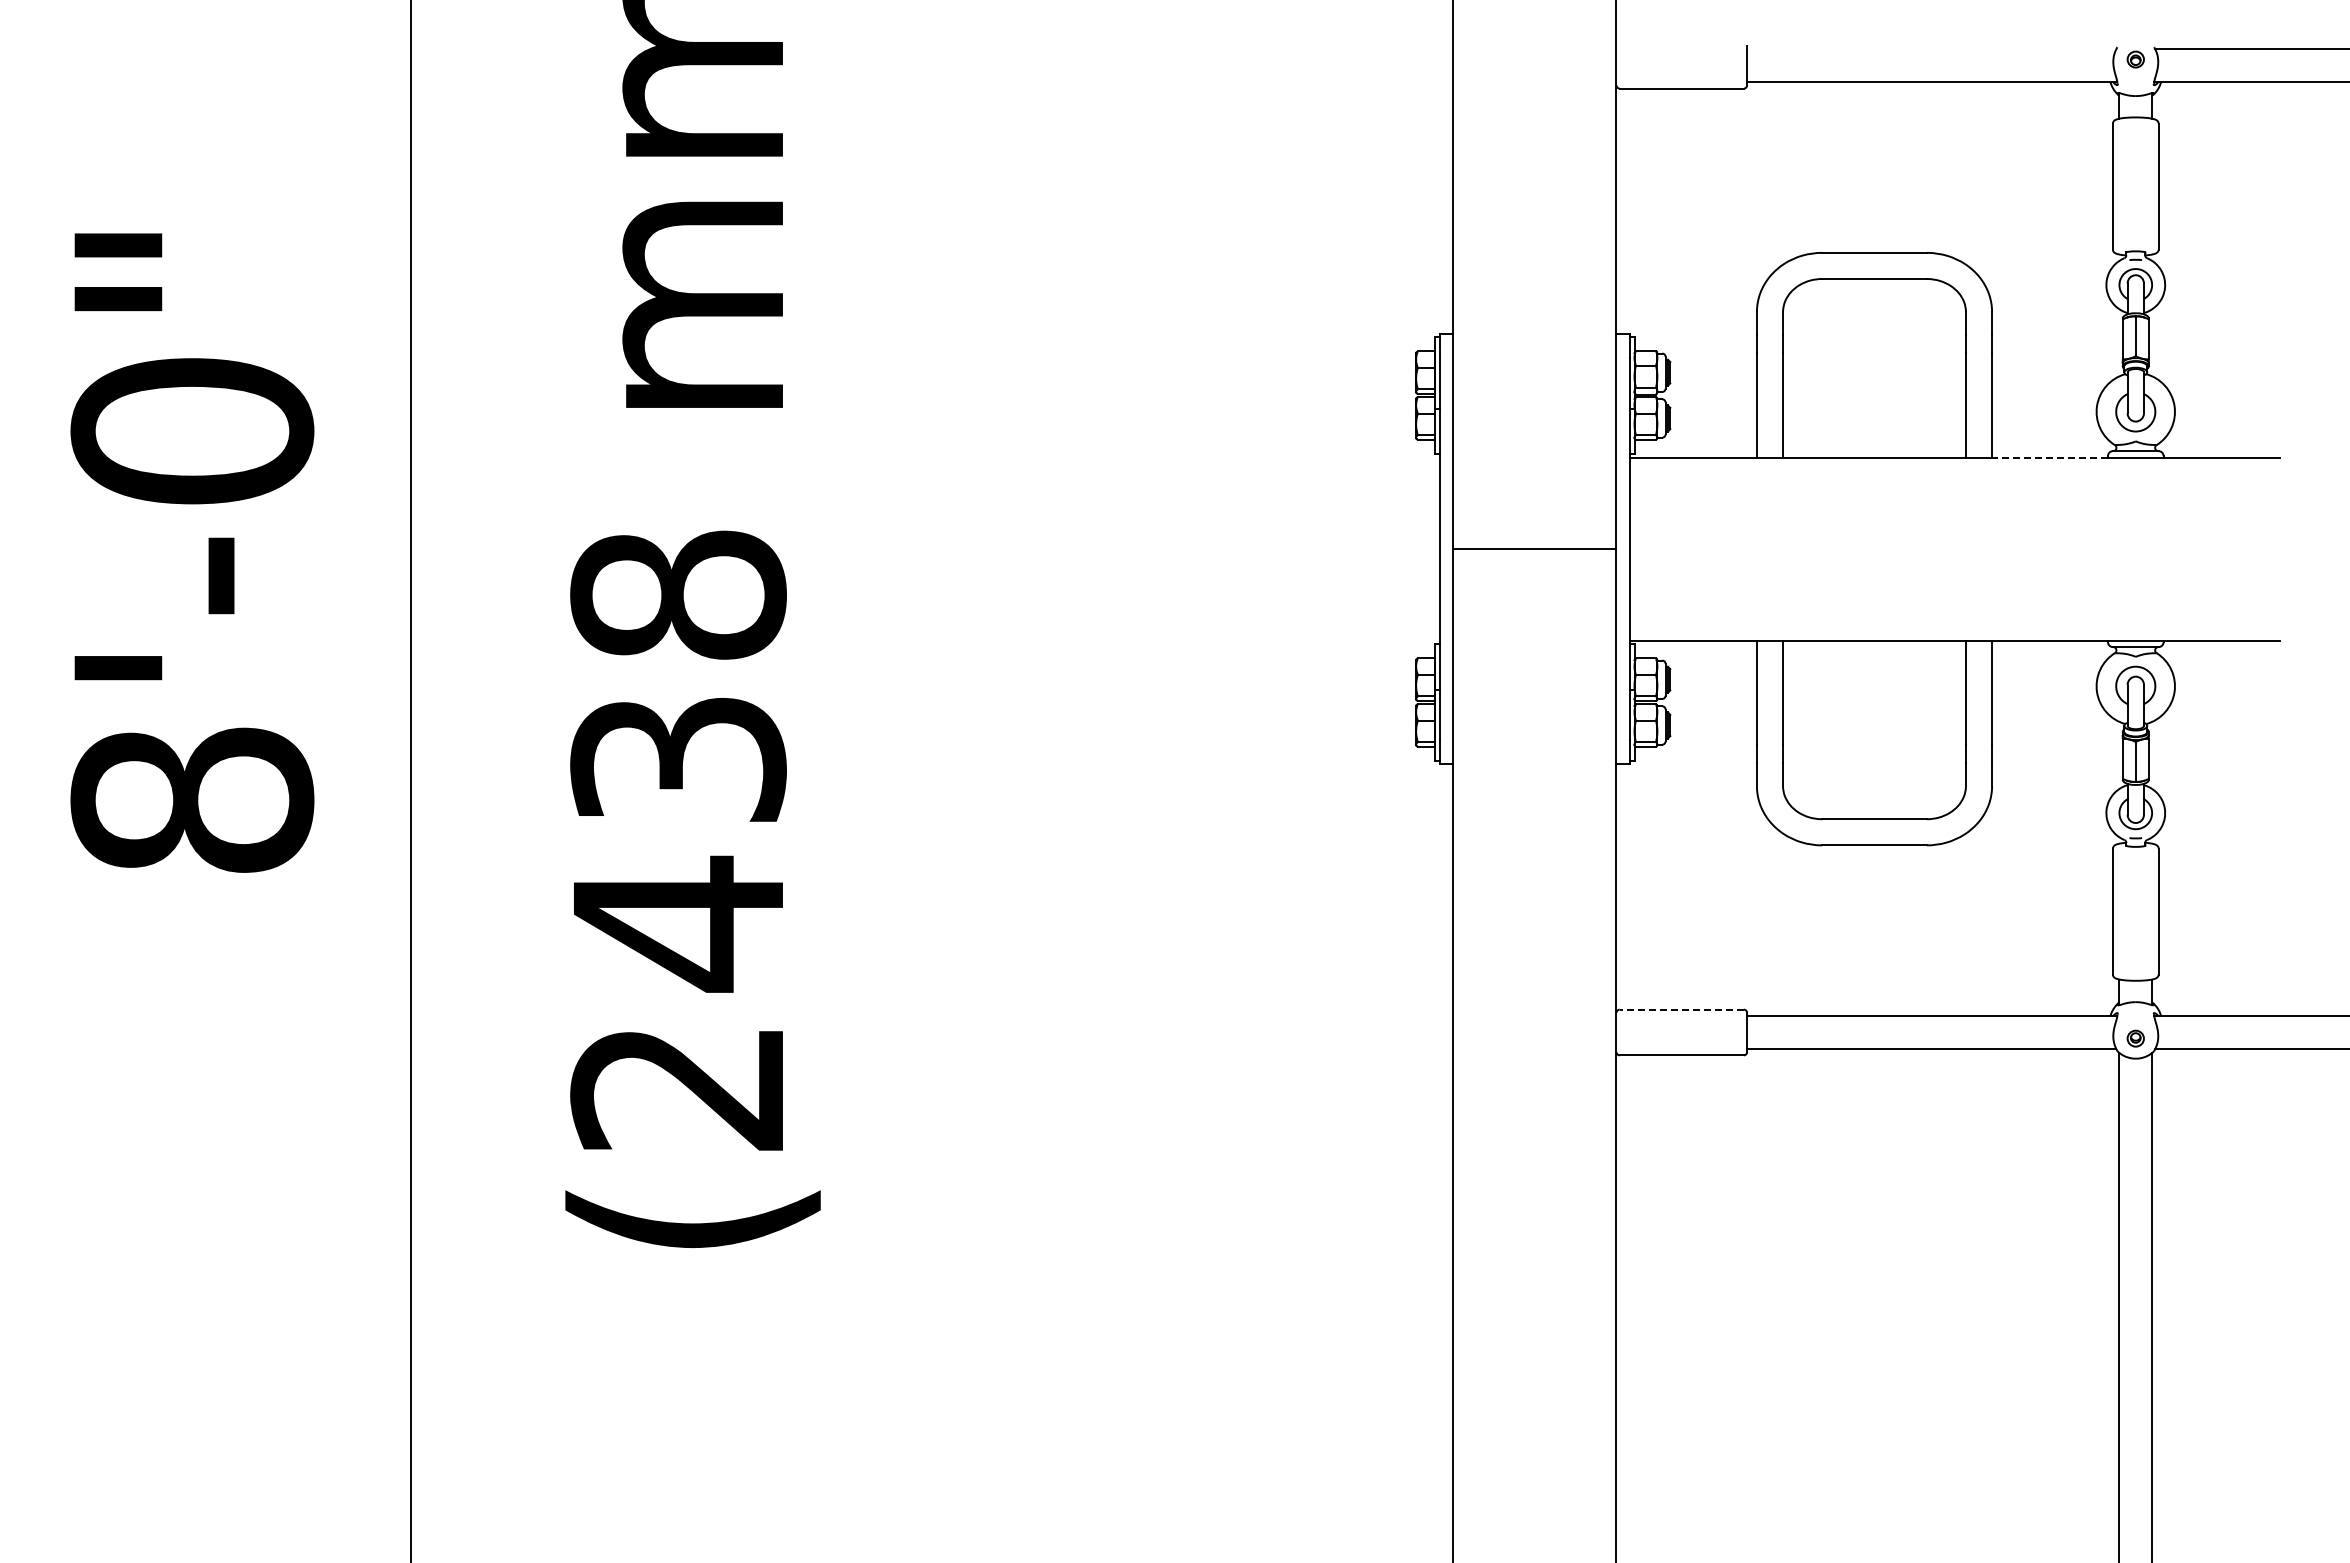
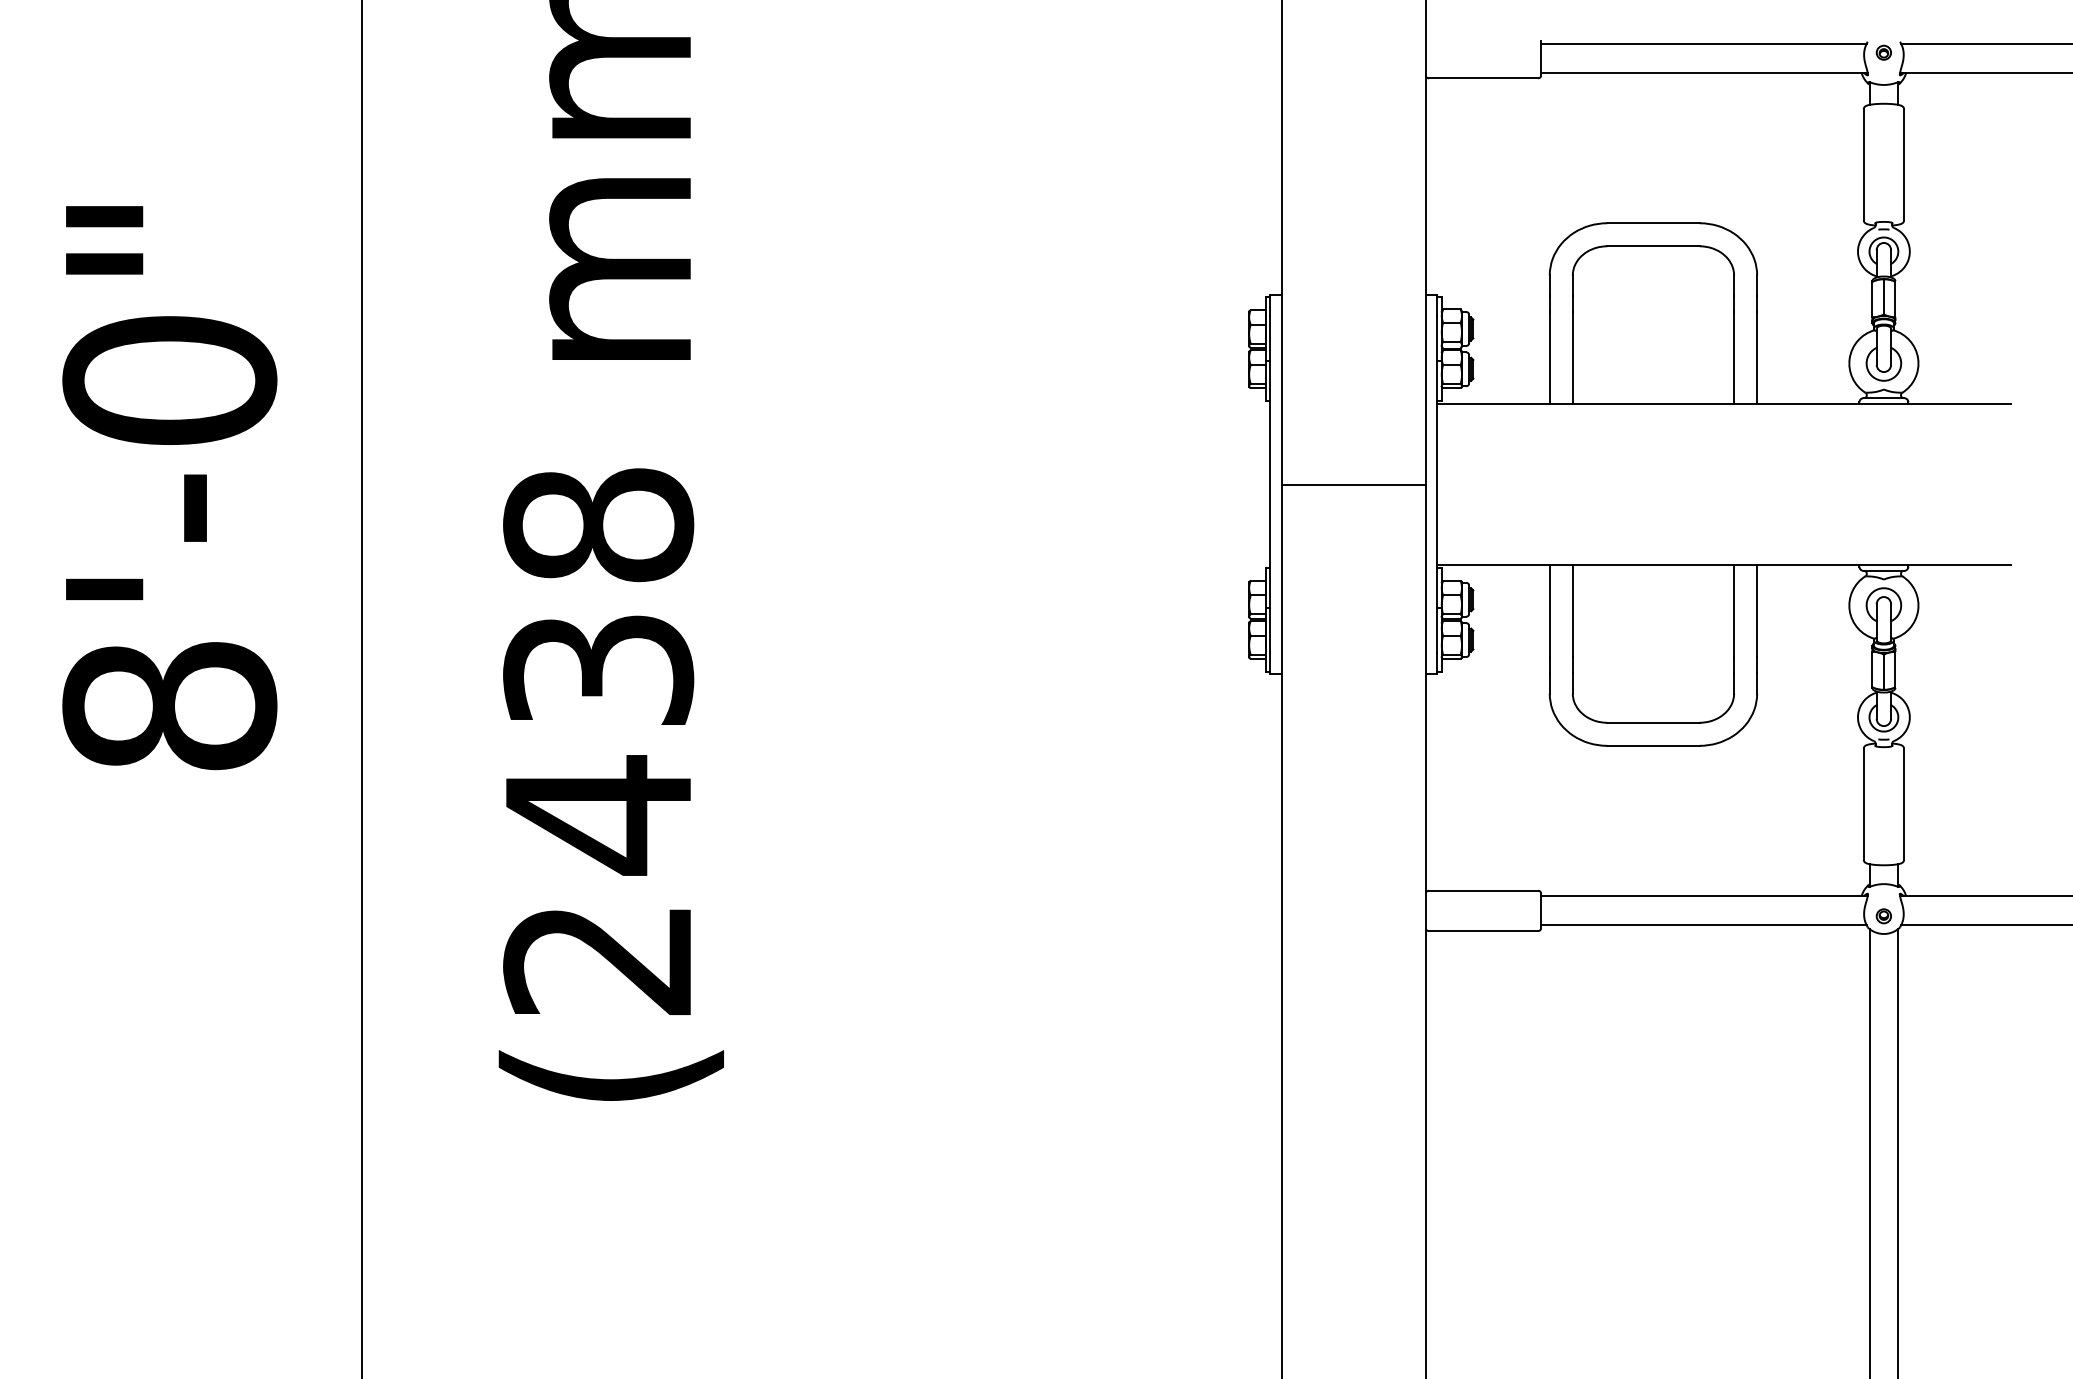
line: (1931, 49) -> (1703, 43), added
line: (2050, 457) -> (1808, 403), dashed -> solid
line: (1681, 1009) -> (1483, 890), dashed -> solid

